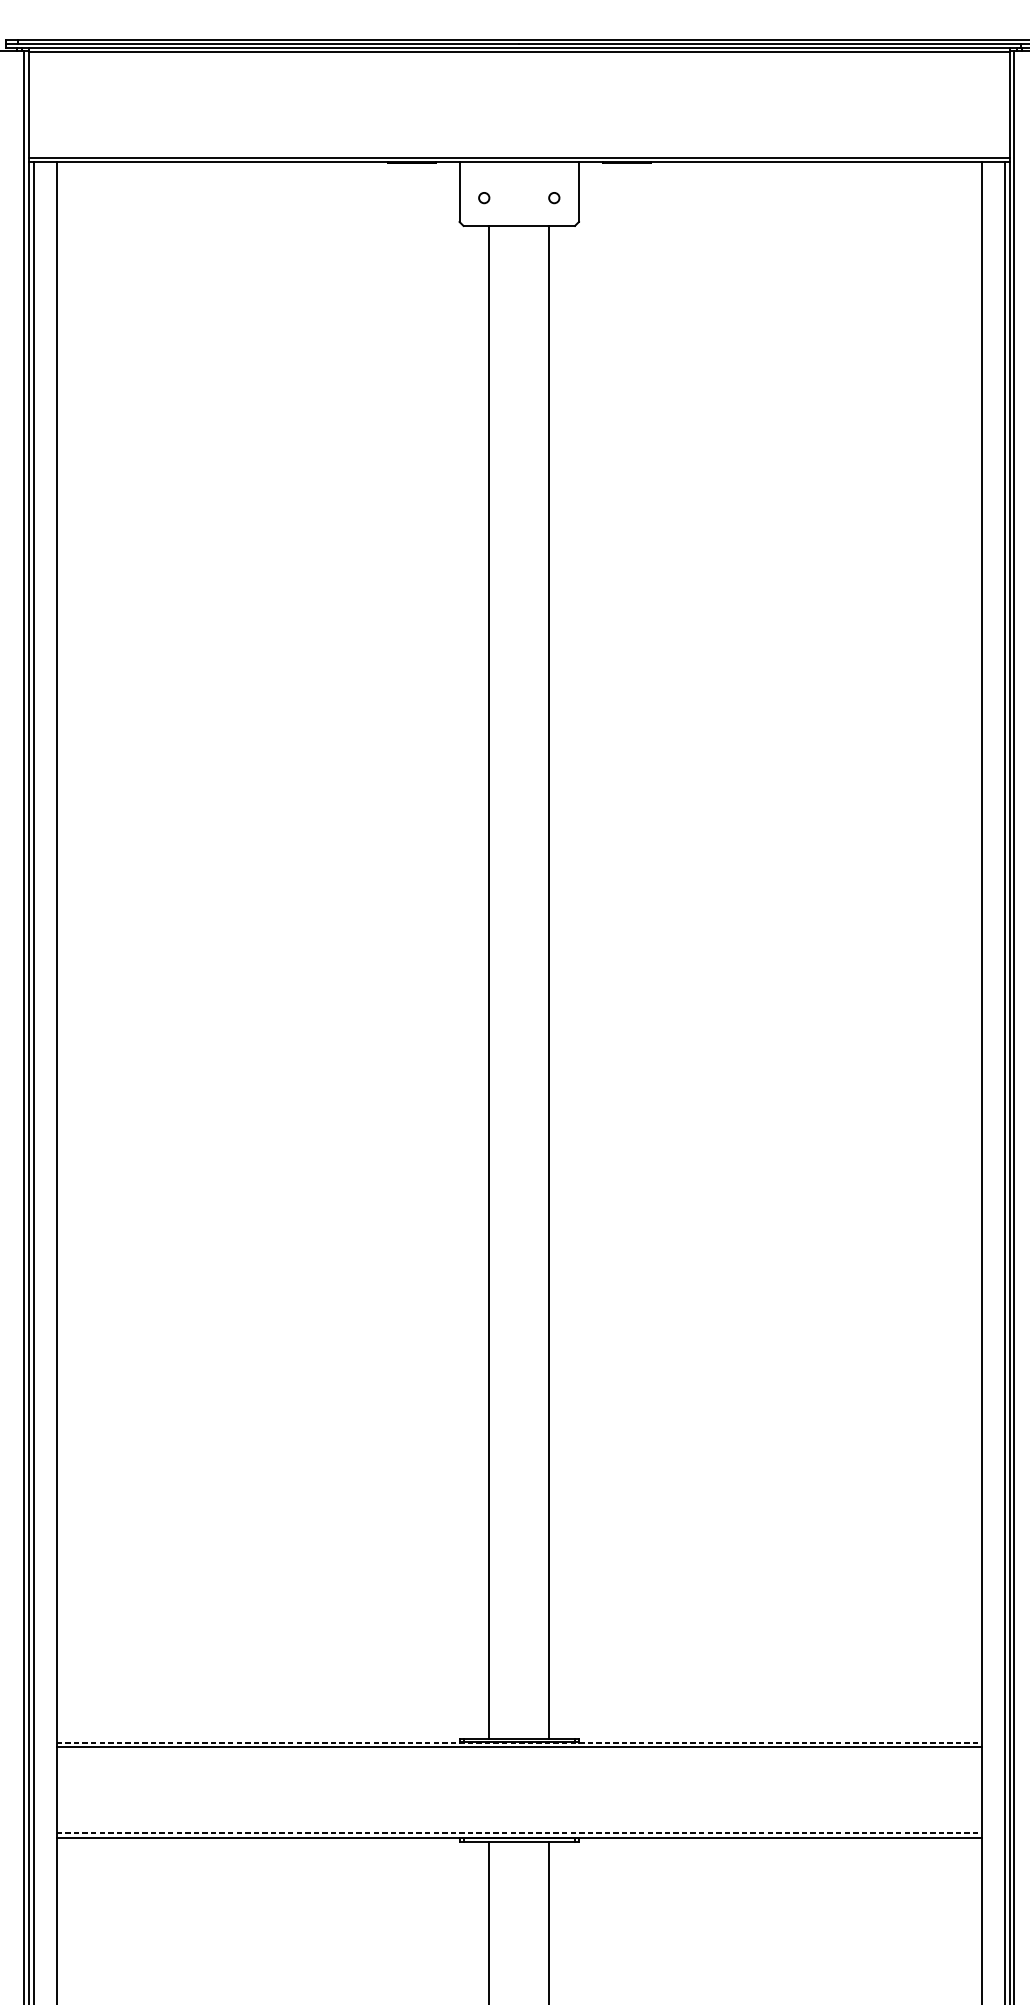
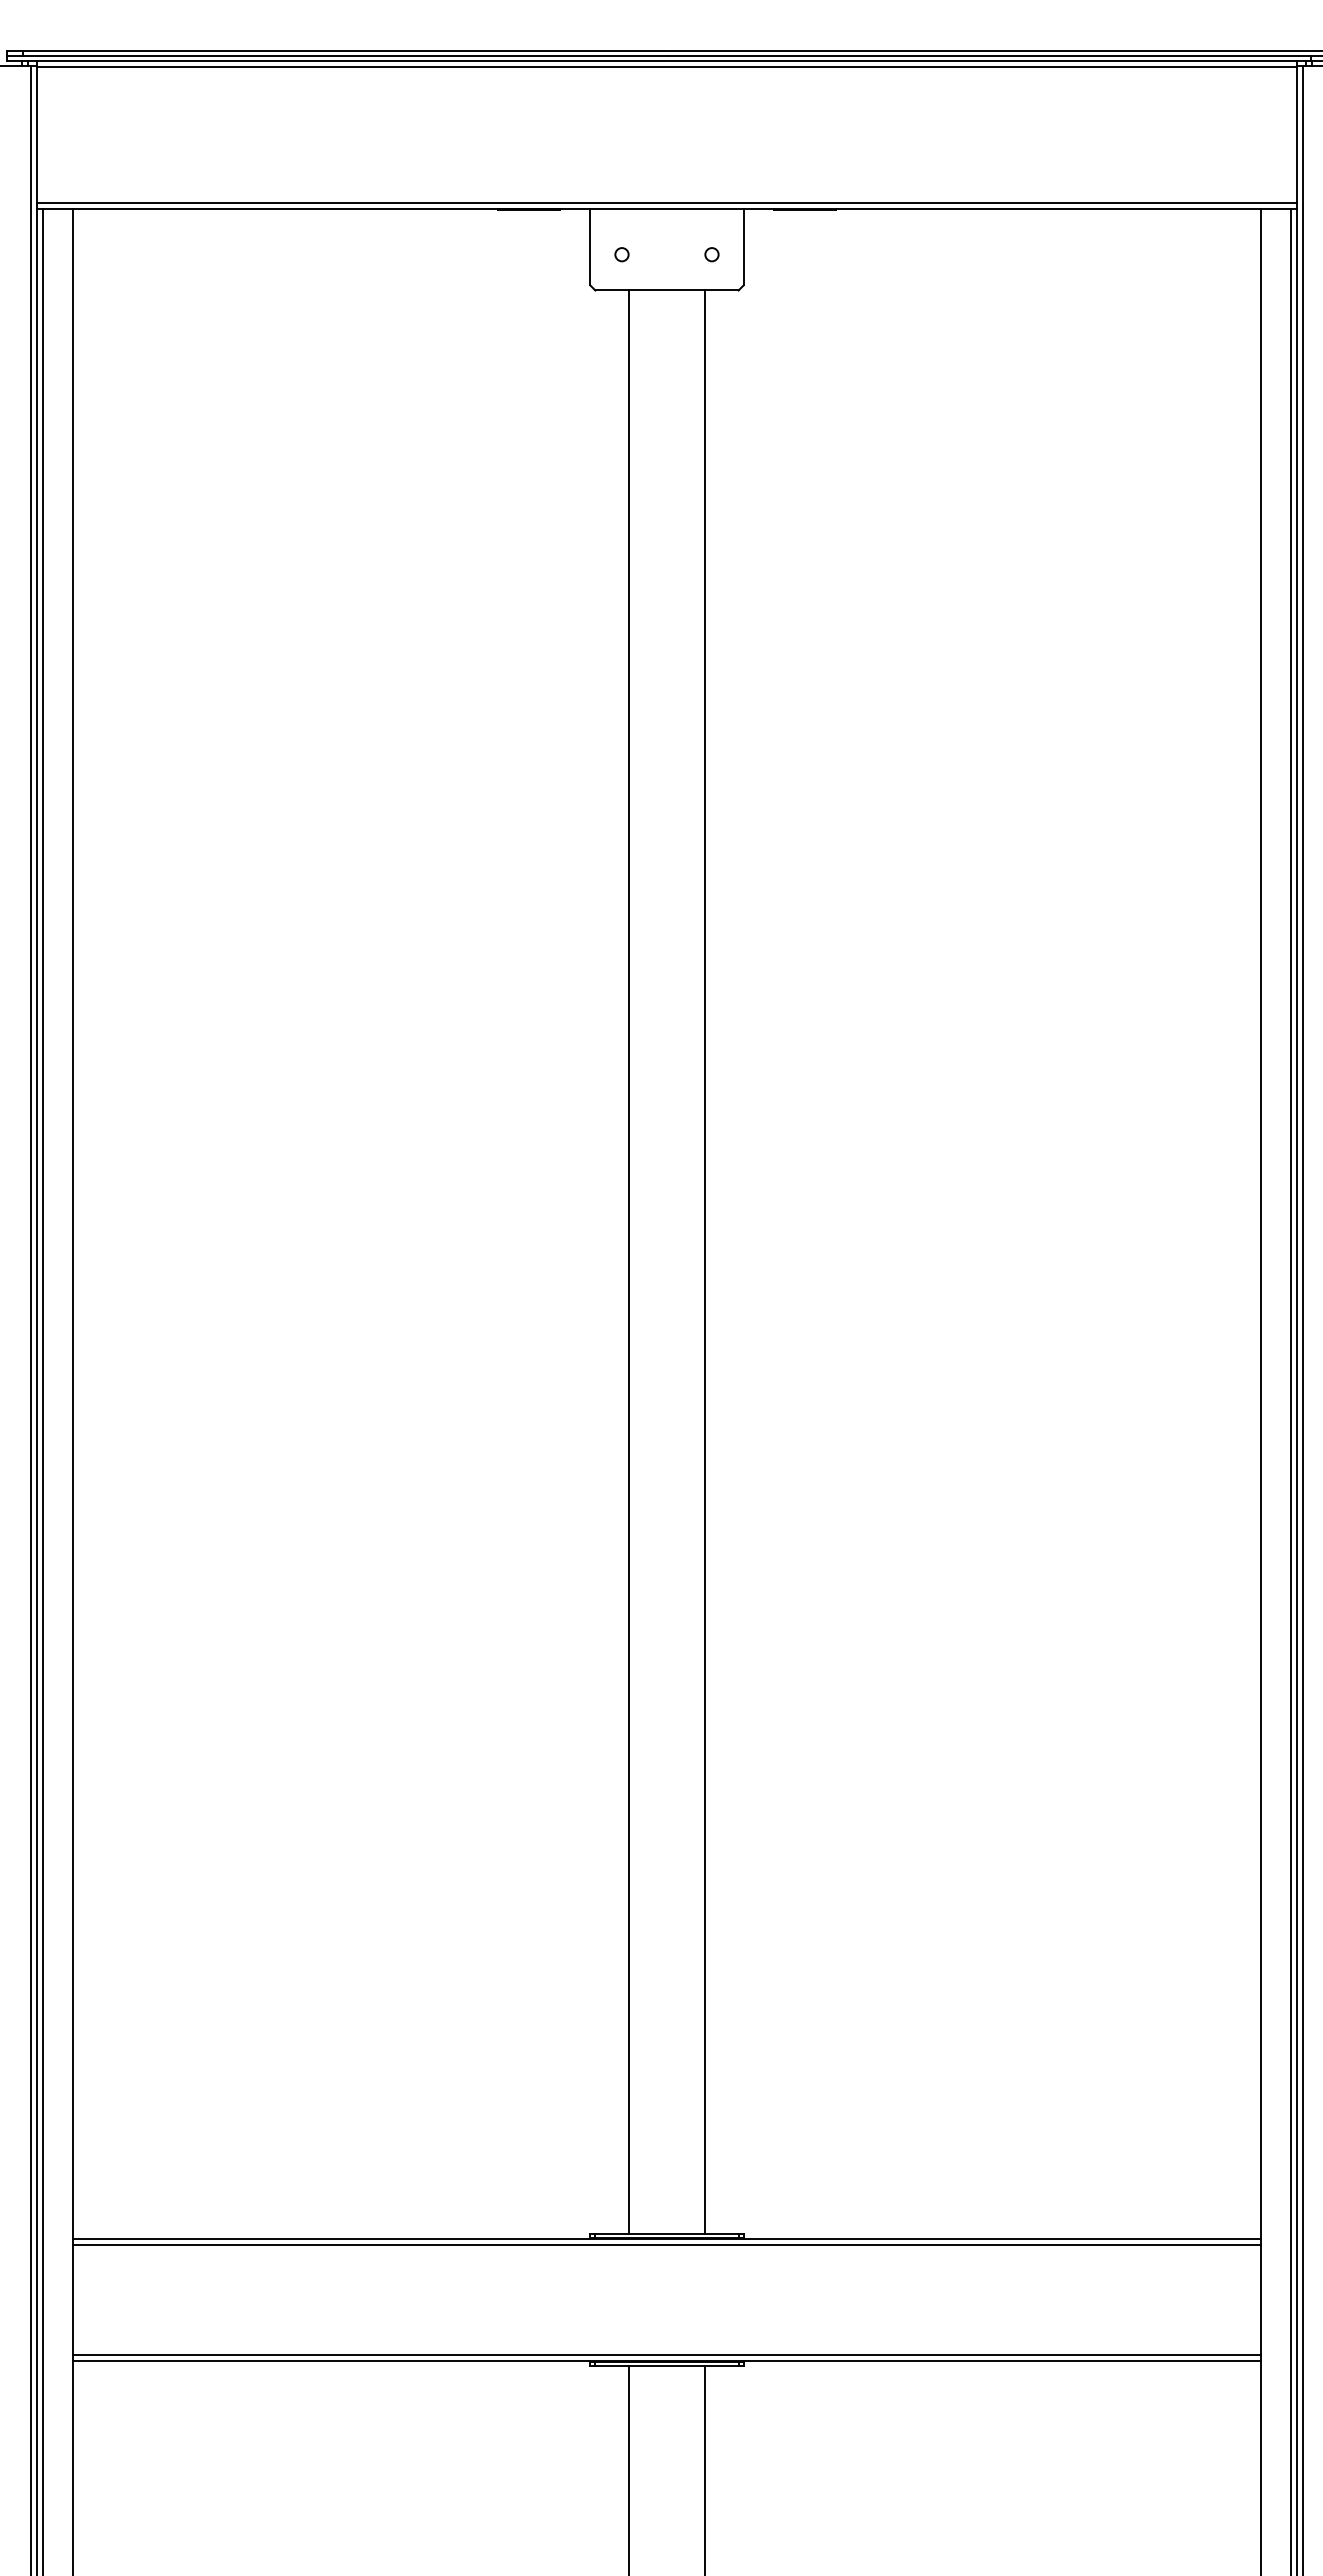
line: (519, 1742) -> (667, 2238), dashed -> solid
line: (519, 1833) -> (667, 2355), dashed -> solid

